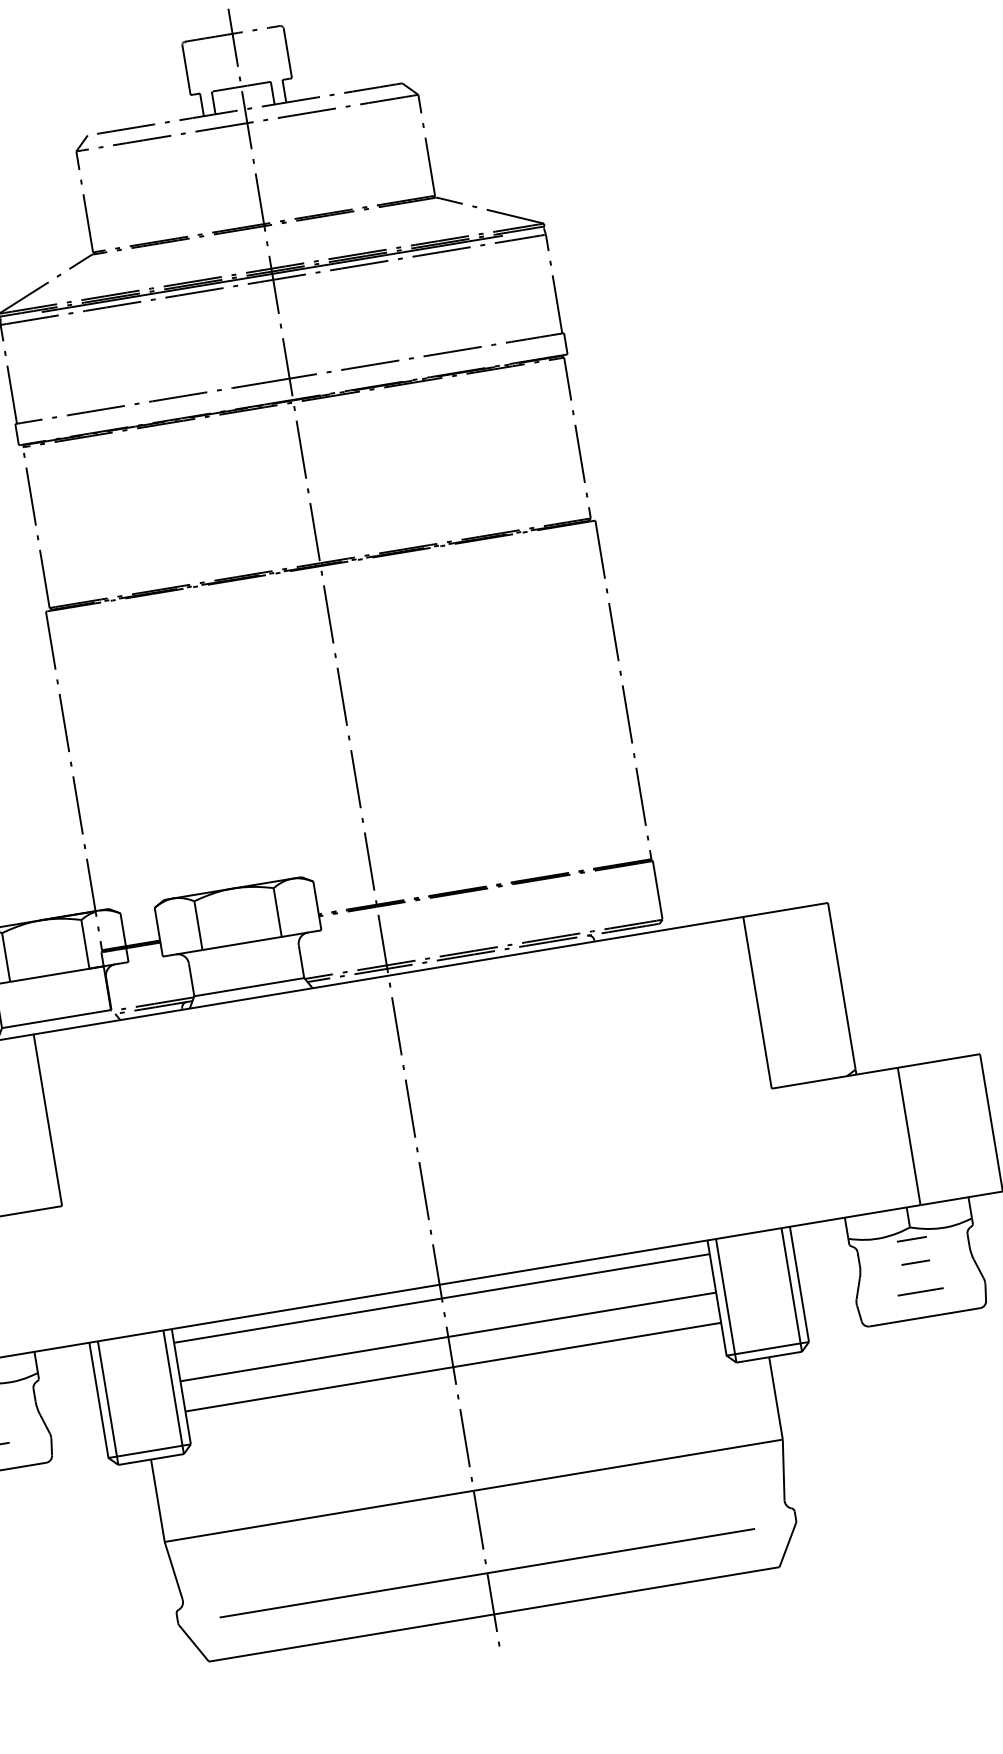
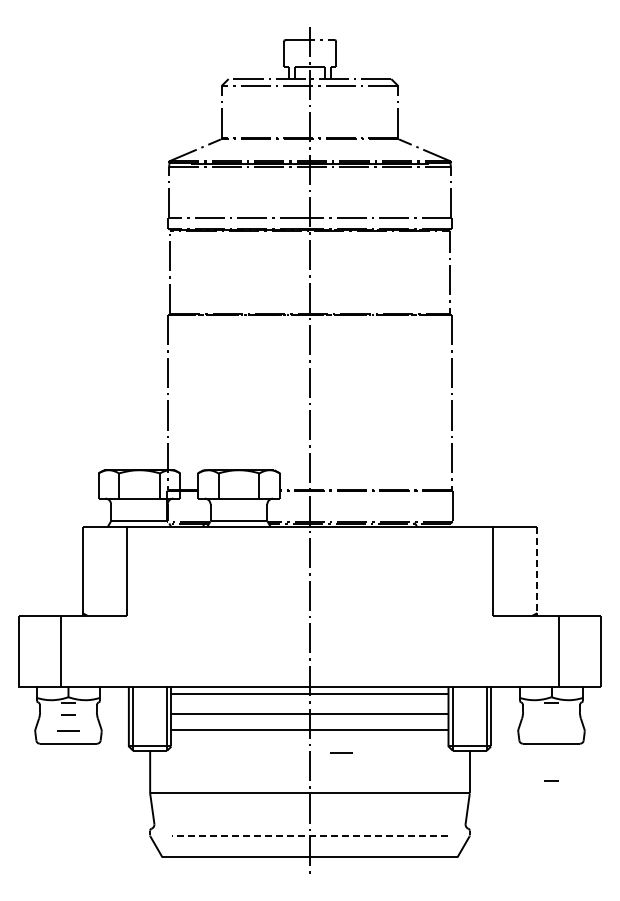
line: (842, 986) -> (537, 570), solid -> dashed
line: (915, 1260) -> (551, 780), moved
line: (920, 1291) -> (341, 752), moved
line: (486, 1574) -> (309, 836), solid -> dashed

